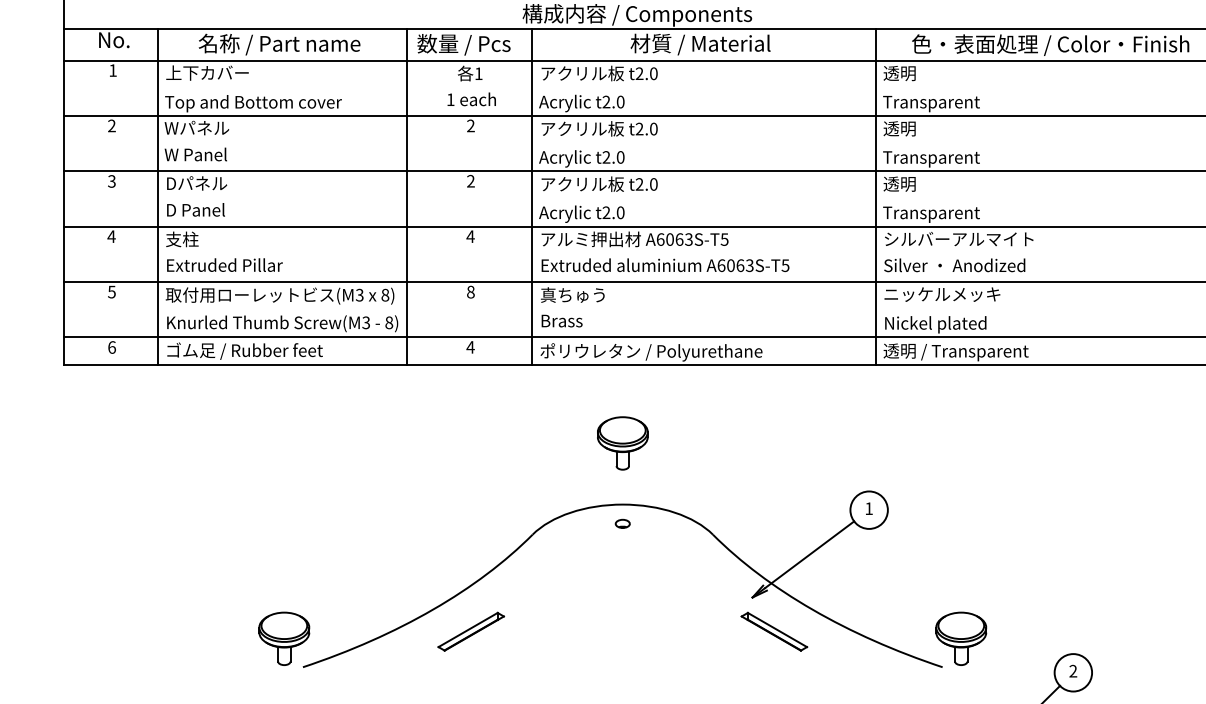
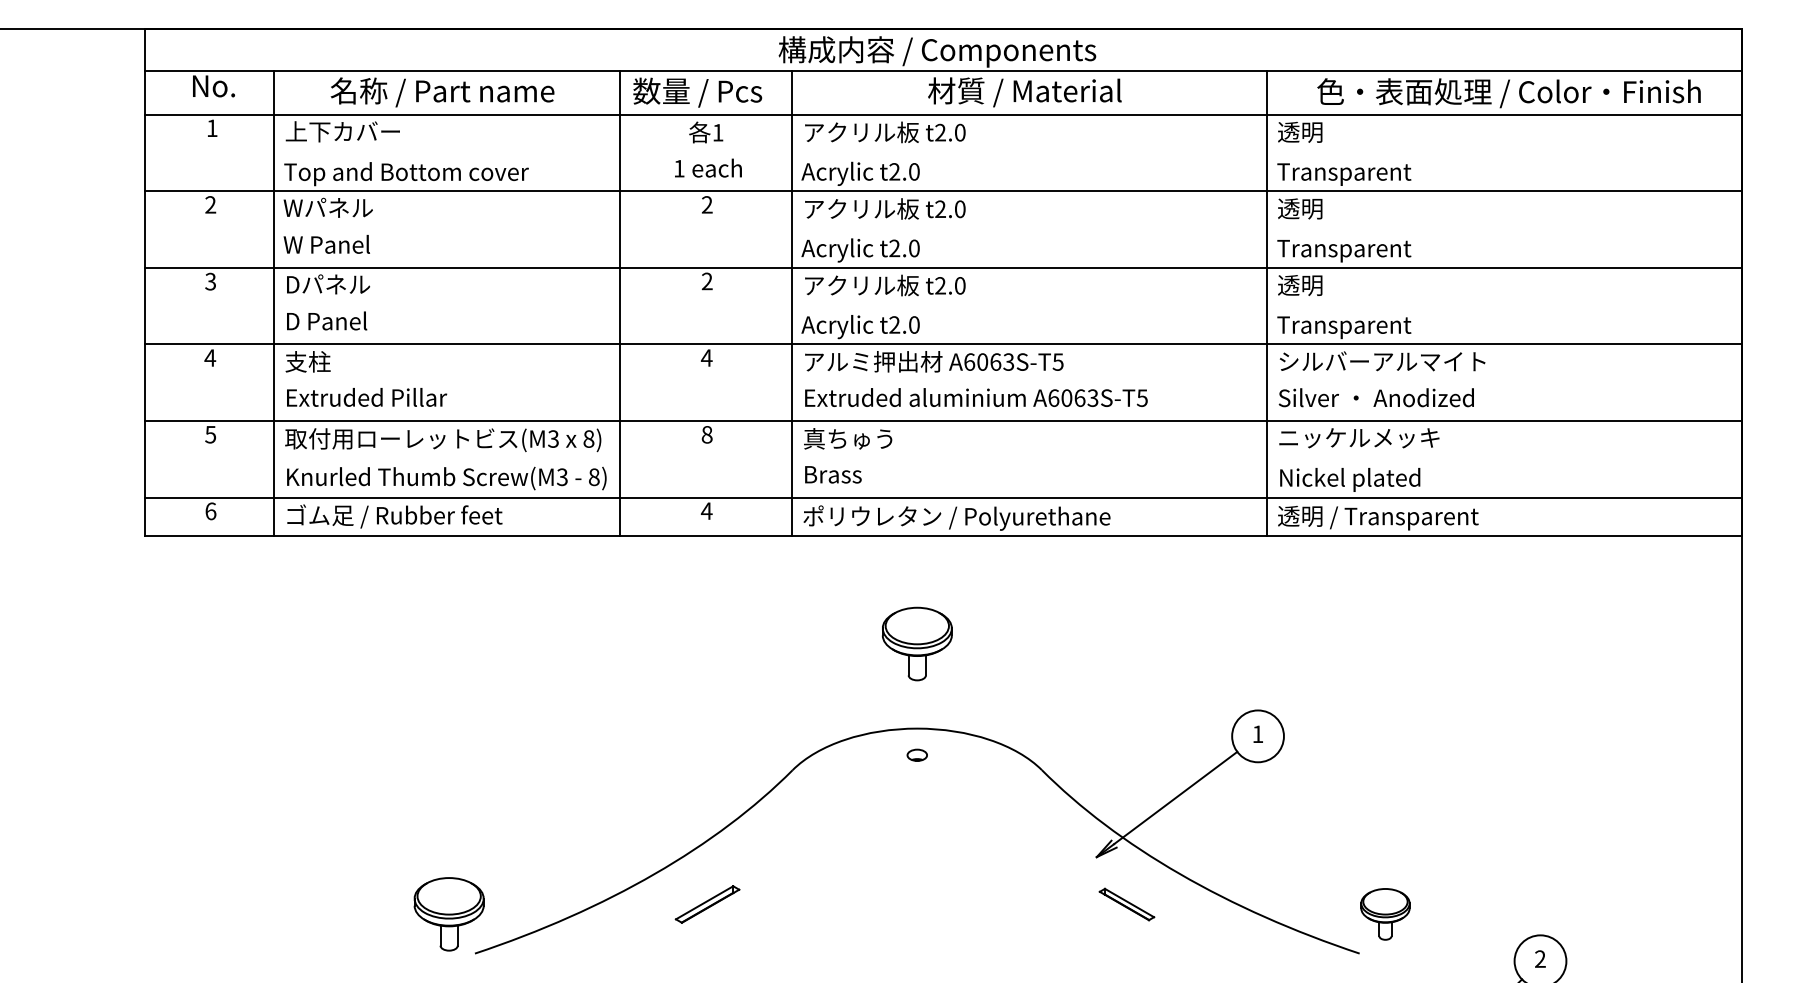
part: (471, 631) -> (707, 904), size x0.7
part: (774, 631) -> (1126, 904), size x0.6
part: (961, 638) -> (1385, 914), size x0.7

